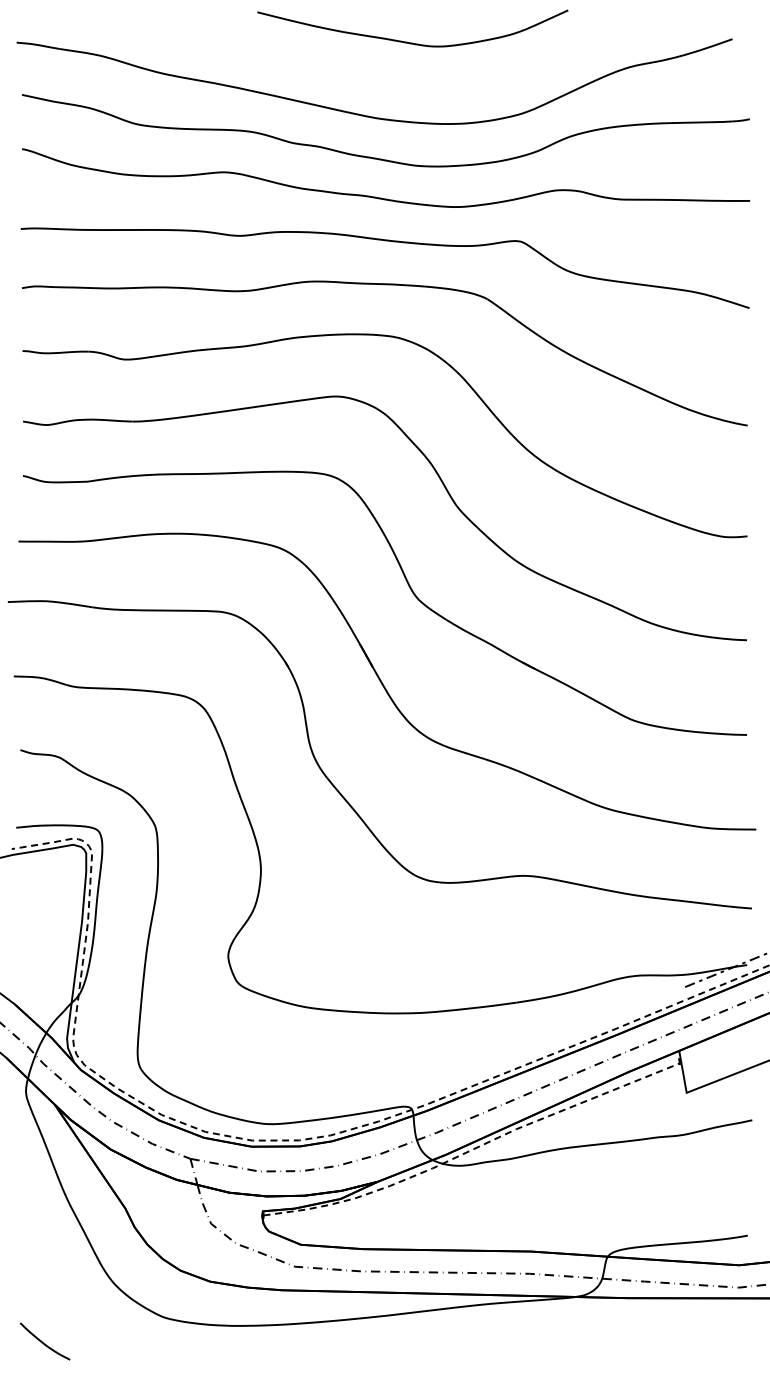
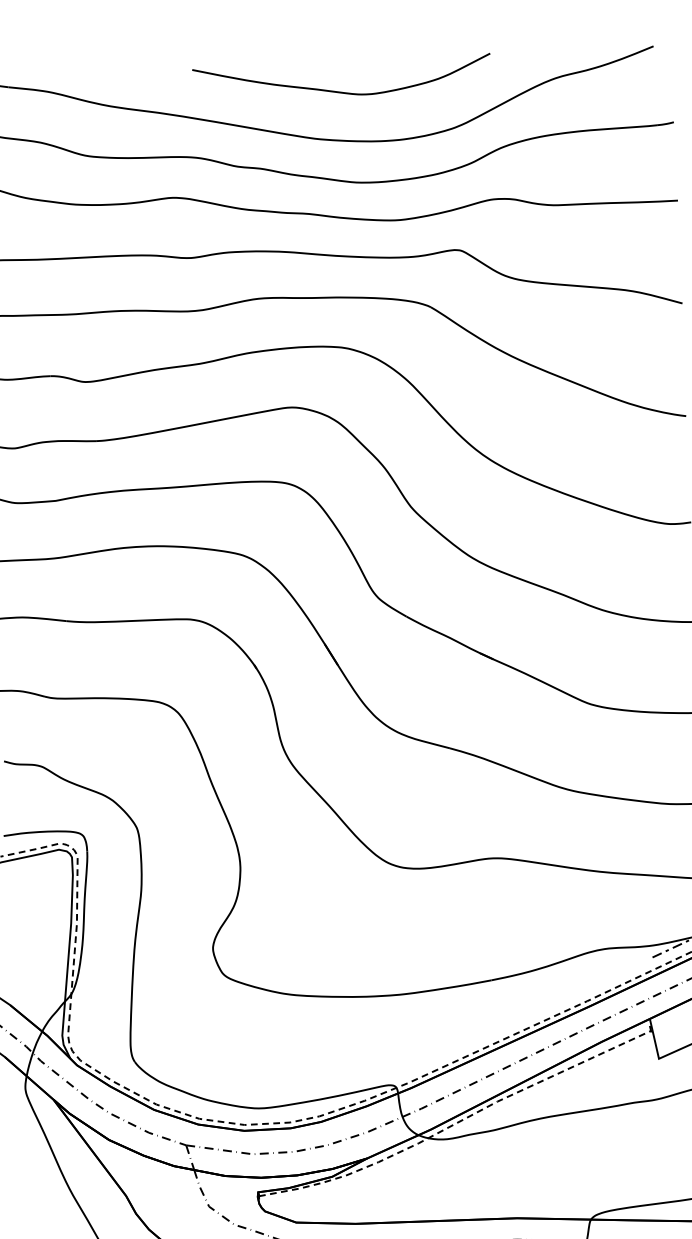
curve: (407, 41) -> (337, 90), moved

